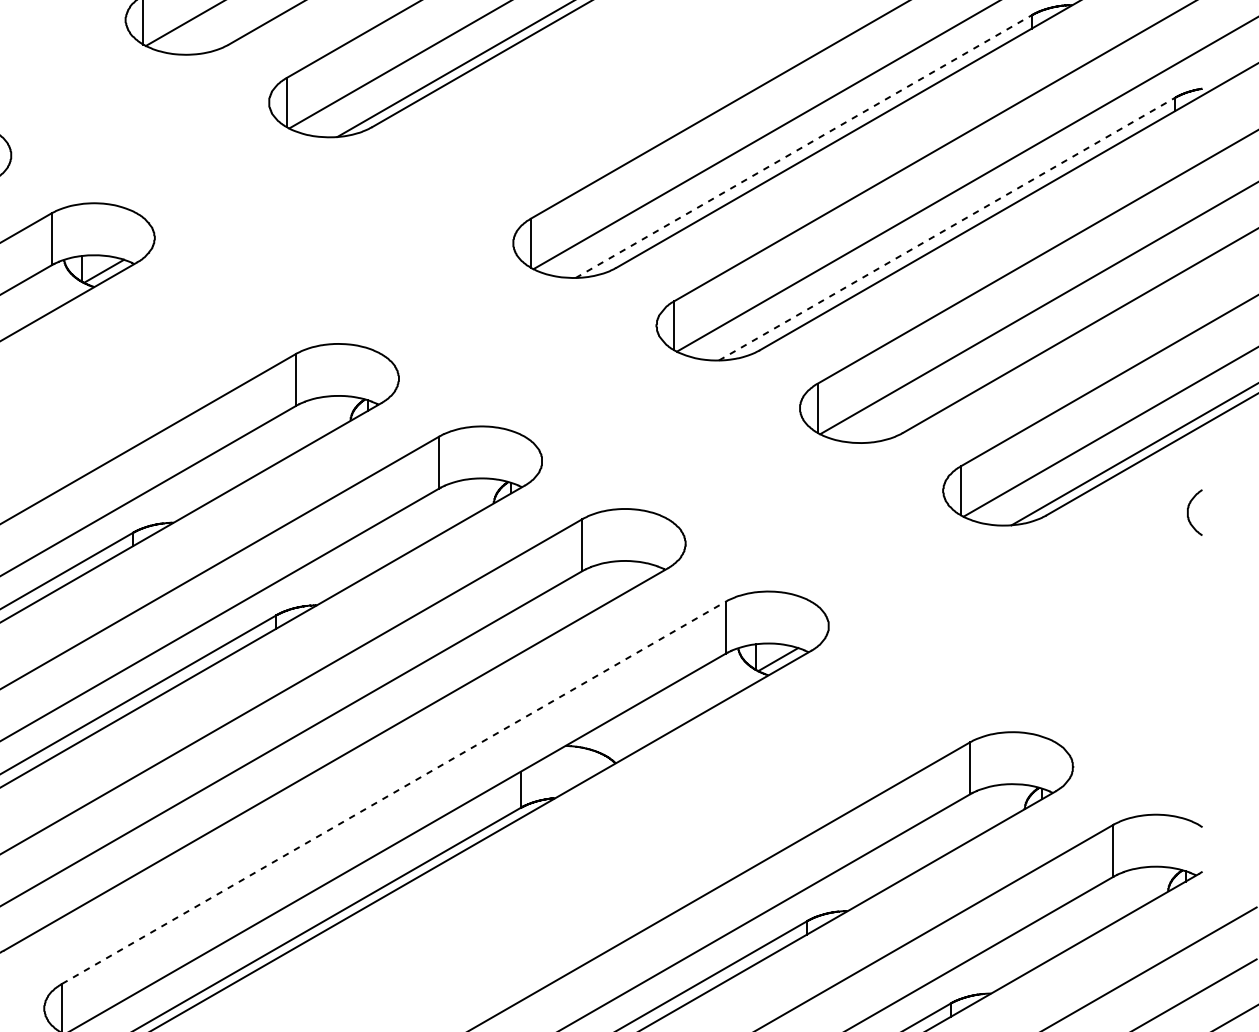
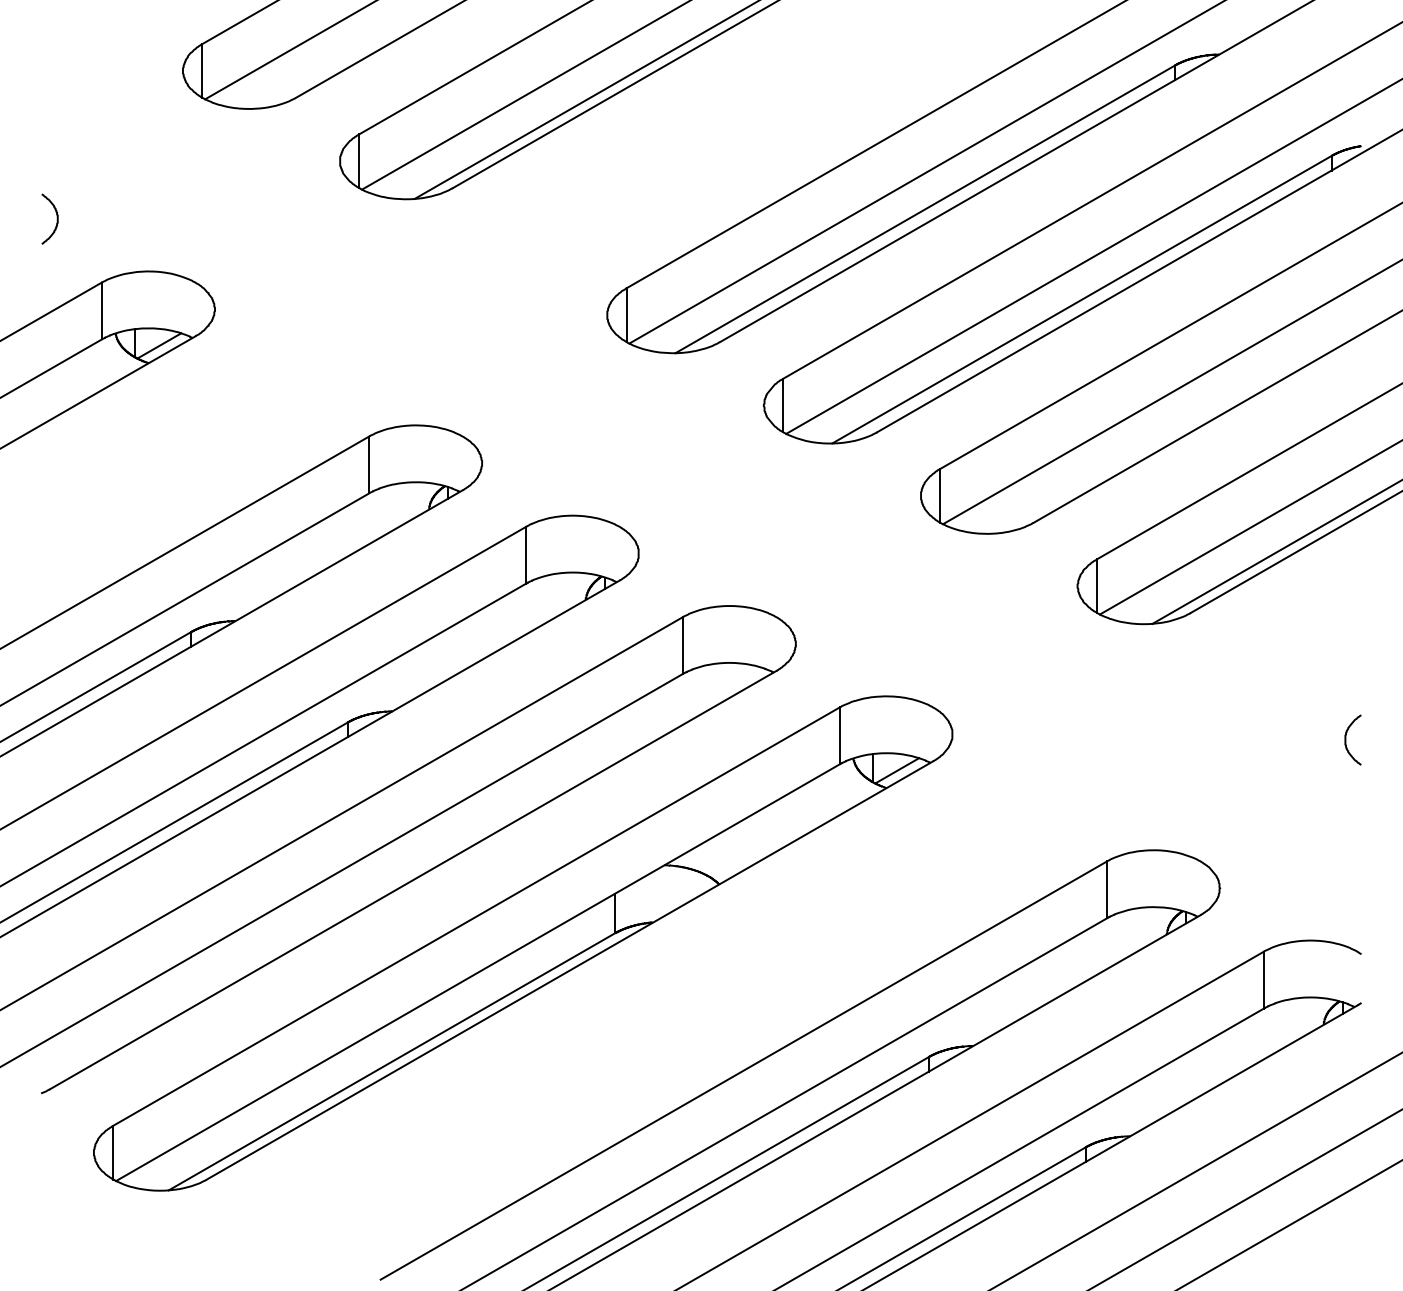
line: (804, 146) -> (925, 209), dashed -> solid
line: (947, 228) -> (1082, 299), dashed -> solid
curve: (1188, 512) -> (1346, 739), moved
line: (393, 792) -> (476, 916), dashed -> solid

